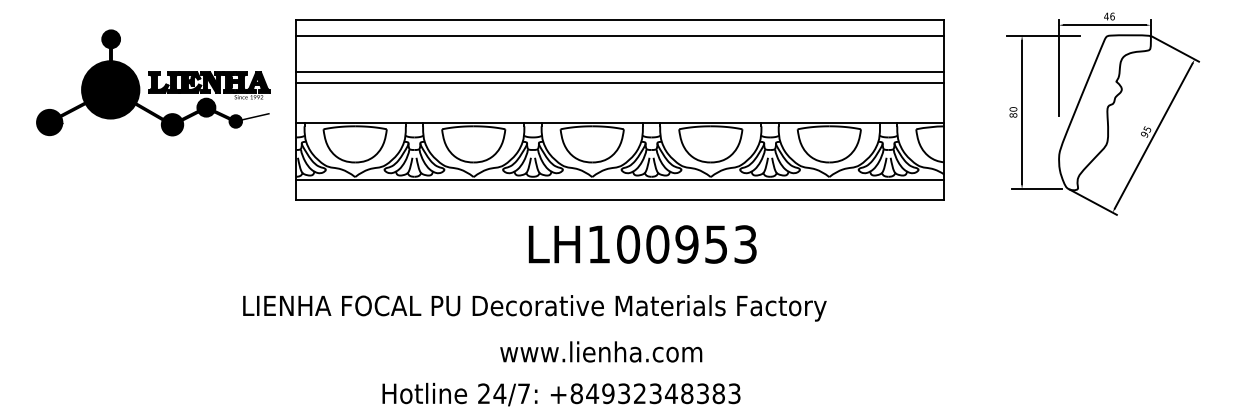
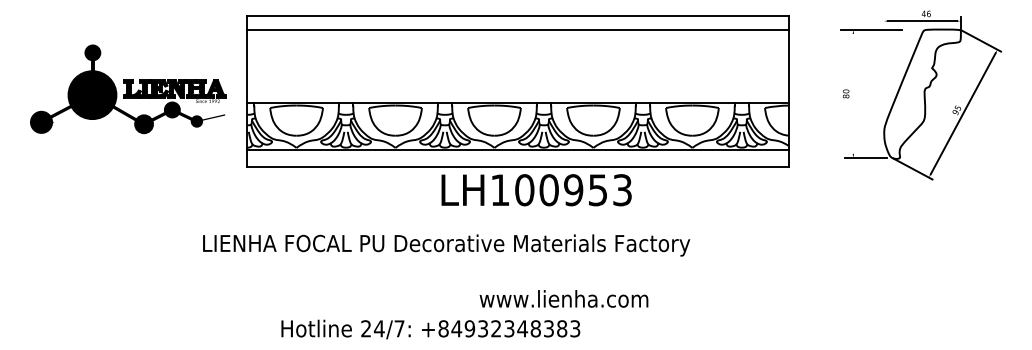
line: (1059, 67) -> (884, 56), removed
line: (619, 72) -> (517, 60), removed
part: (153, 83) -> (128, 89), moved
line: (619, 83) -> (517, 69), removed
line: (1022, 111) -> (853, 93), removed
text: (642, 244) -> (536, 190), moved
text: (534, 308) -> (446, 245), moved
text: (600, 351) -> (563, 298), moved
text: (561, 394) -> (430, 329), moved

